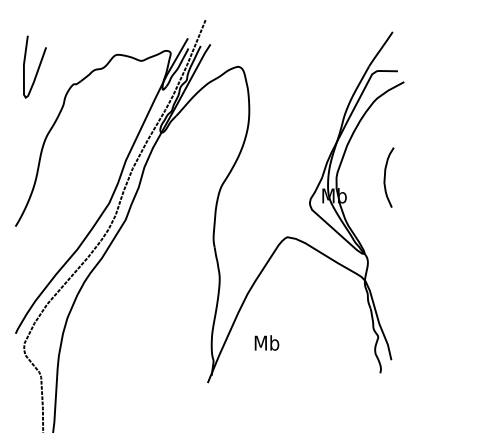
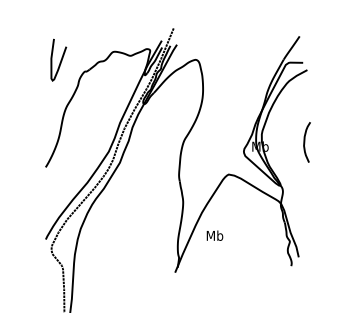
curve: (386, 177) -> (305, 142), moved
text: (266, 342) -> (214, 235), moved

